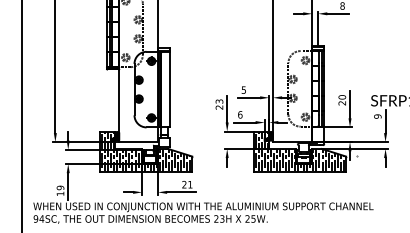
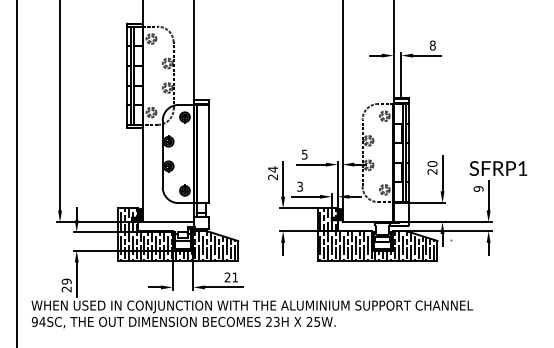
text: (219, 101) -> (273, 169), 23 -> 24
text: (240, 114) -> (300, 186), 6 -> 3
text: (60, 193) -> (66, 289), 19 -> 29

